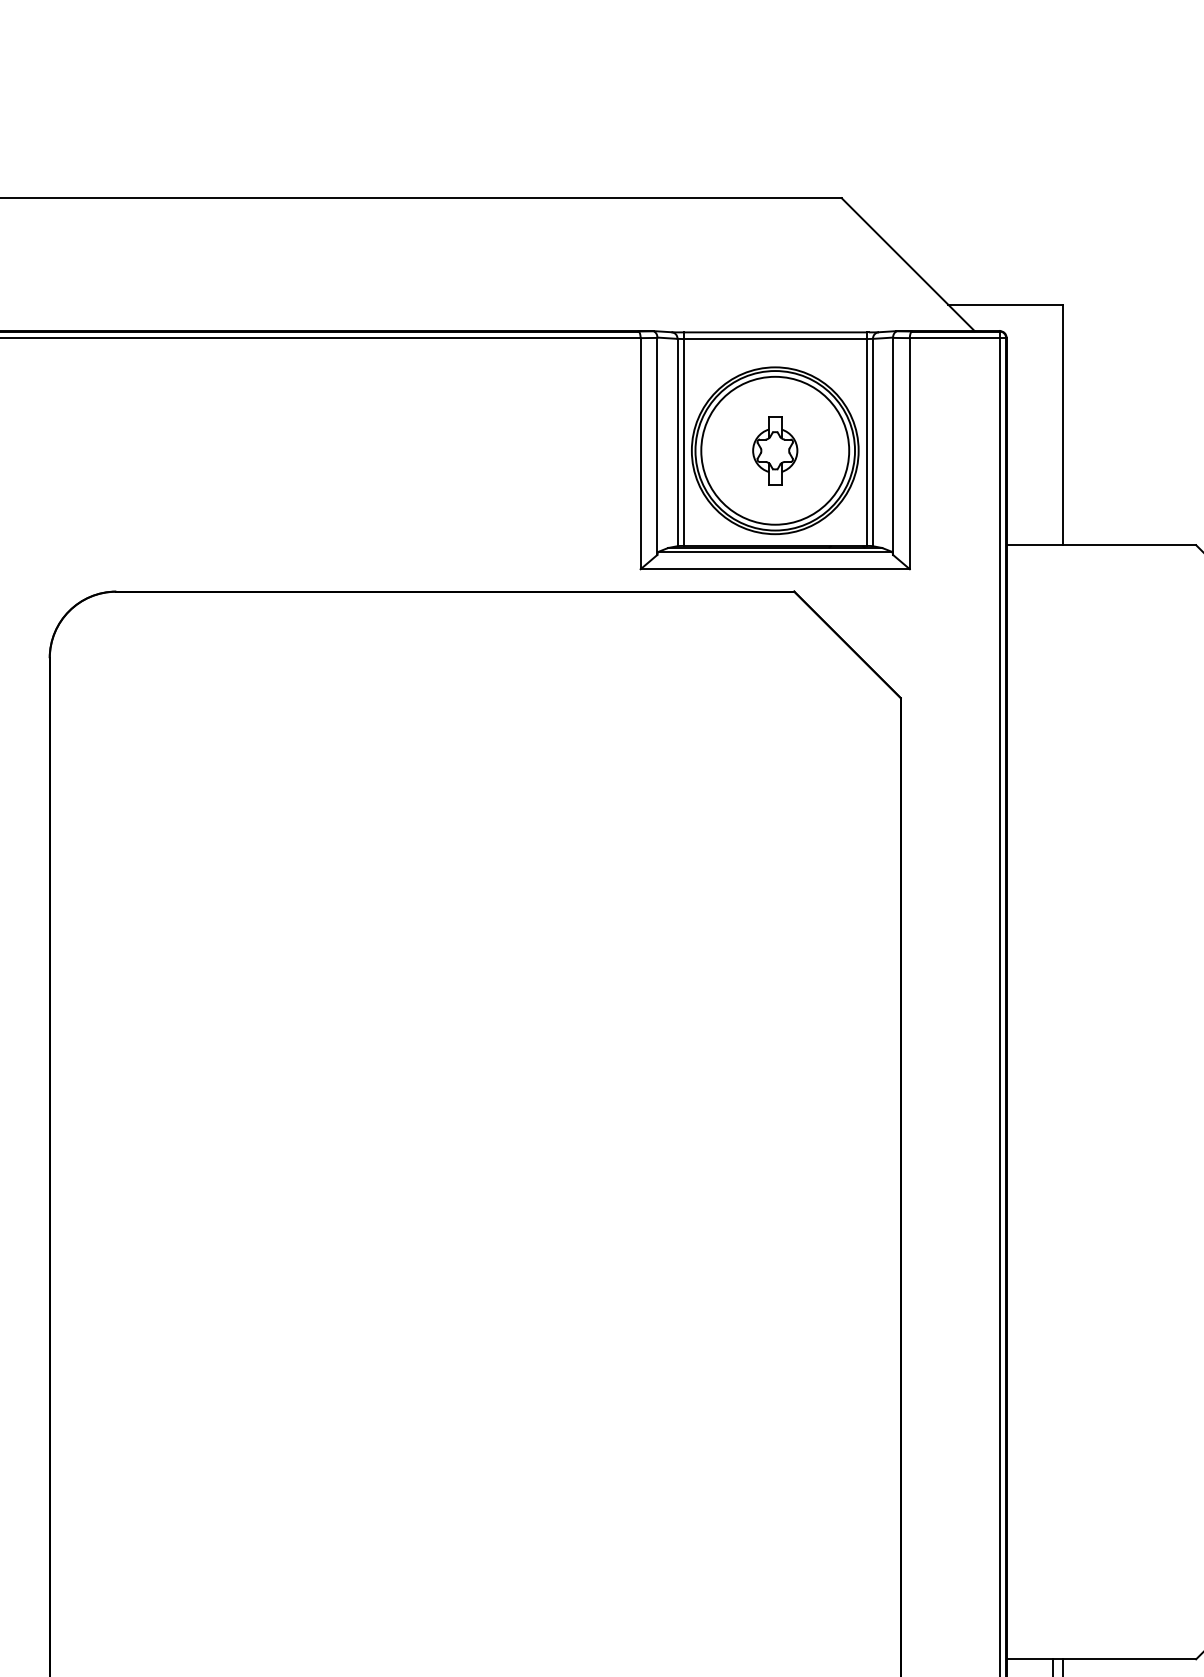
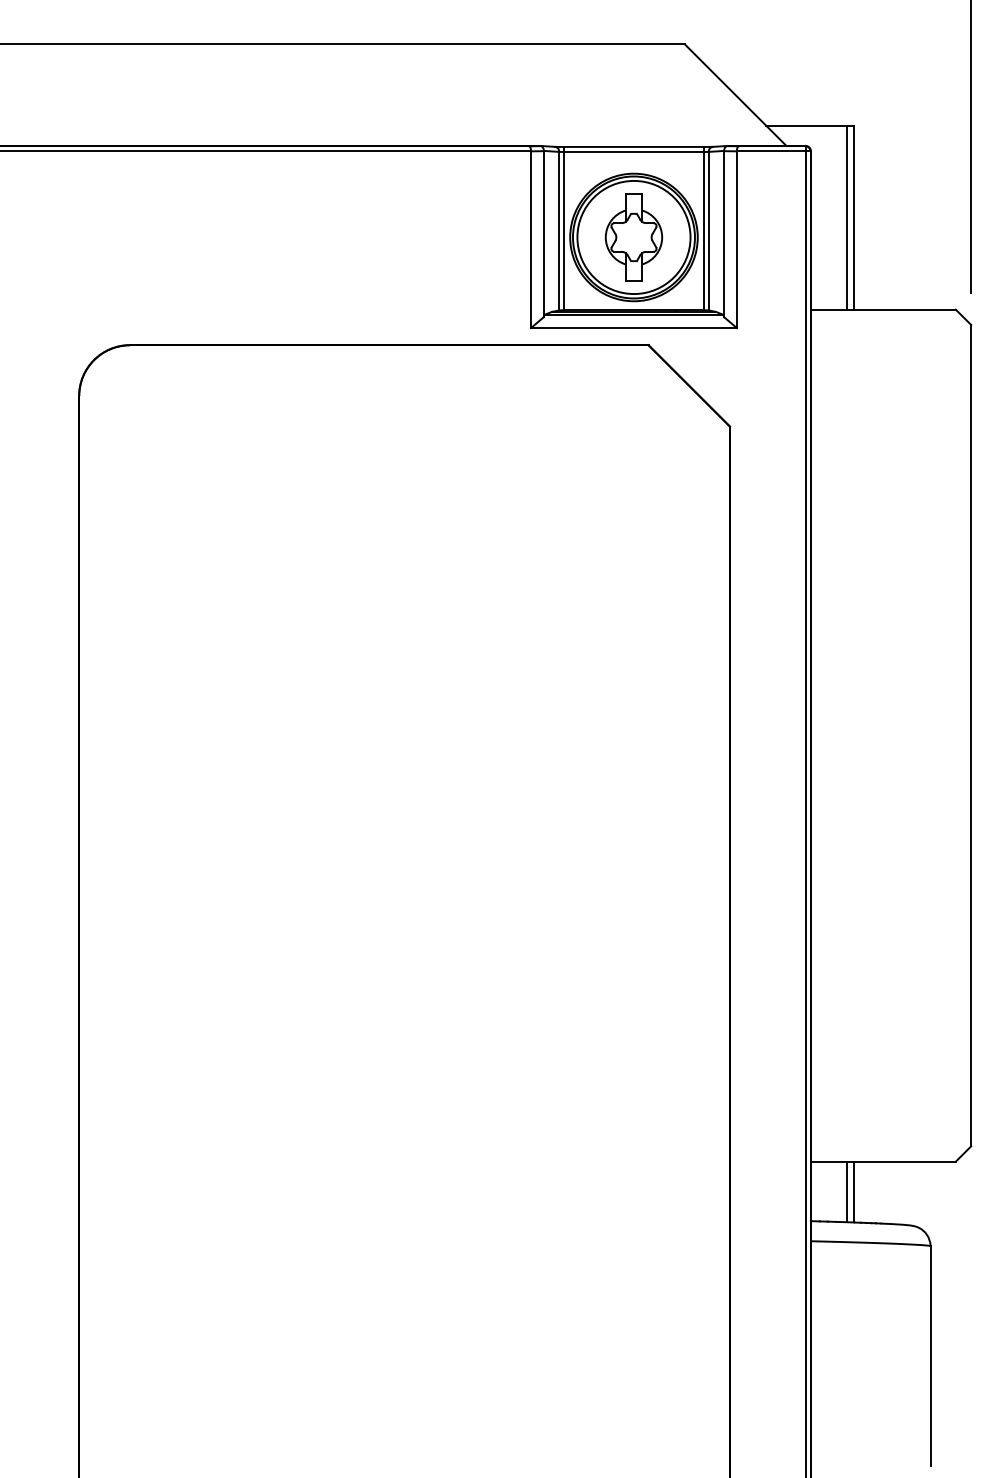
line: (1053, 424) -> (846, 217), added
part: (774, 450) -> (633, 237), size x1.67

